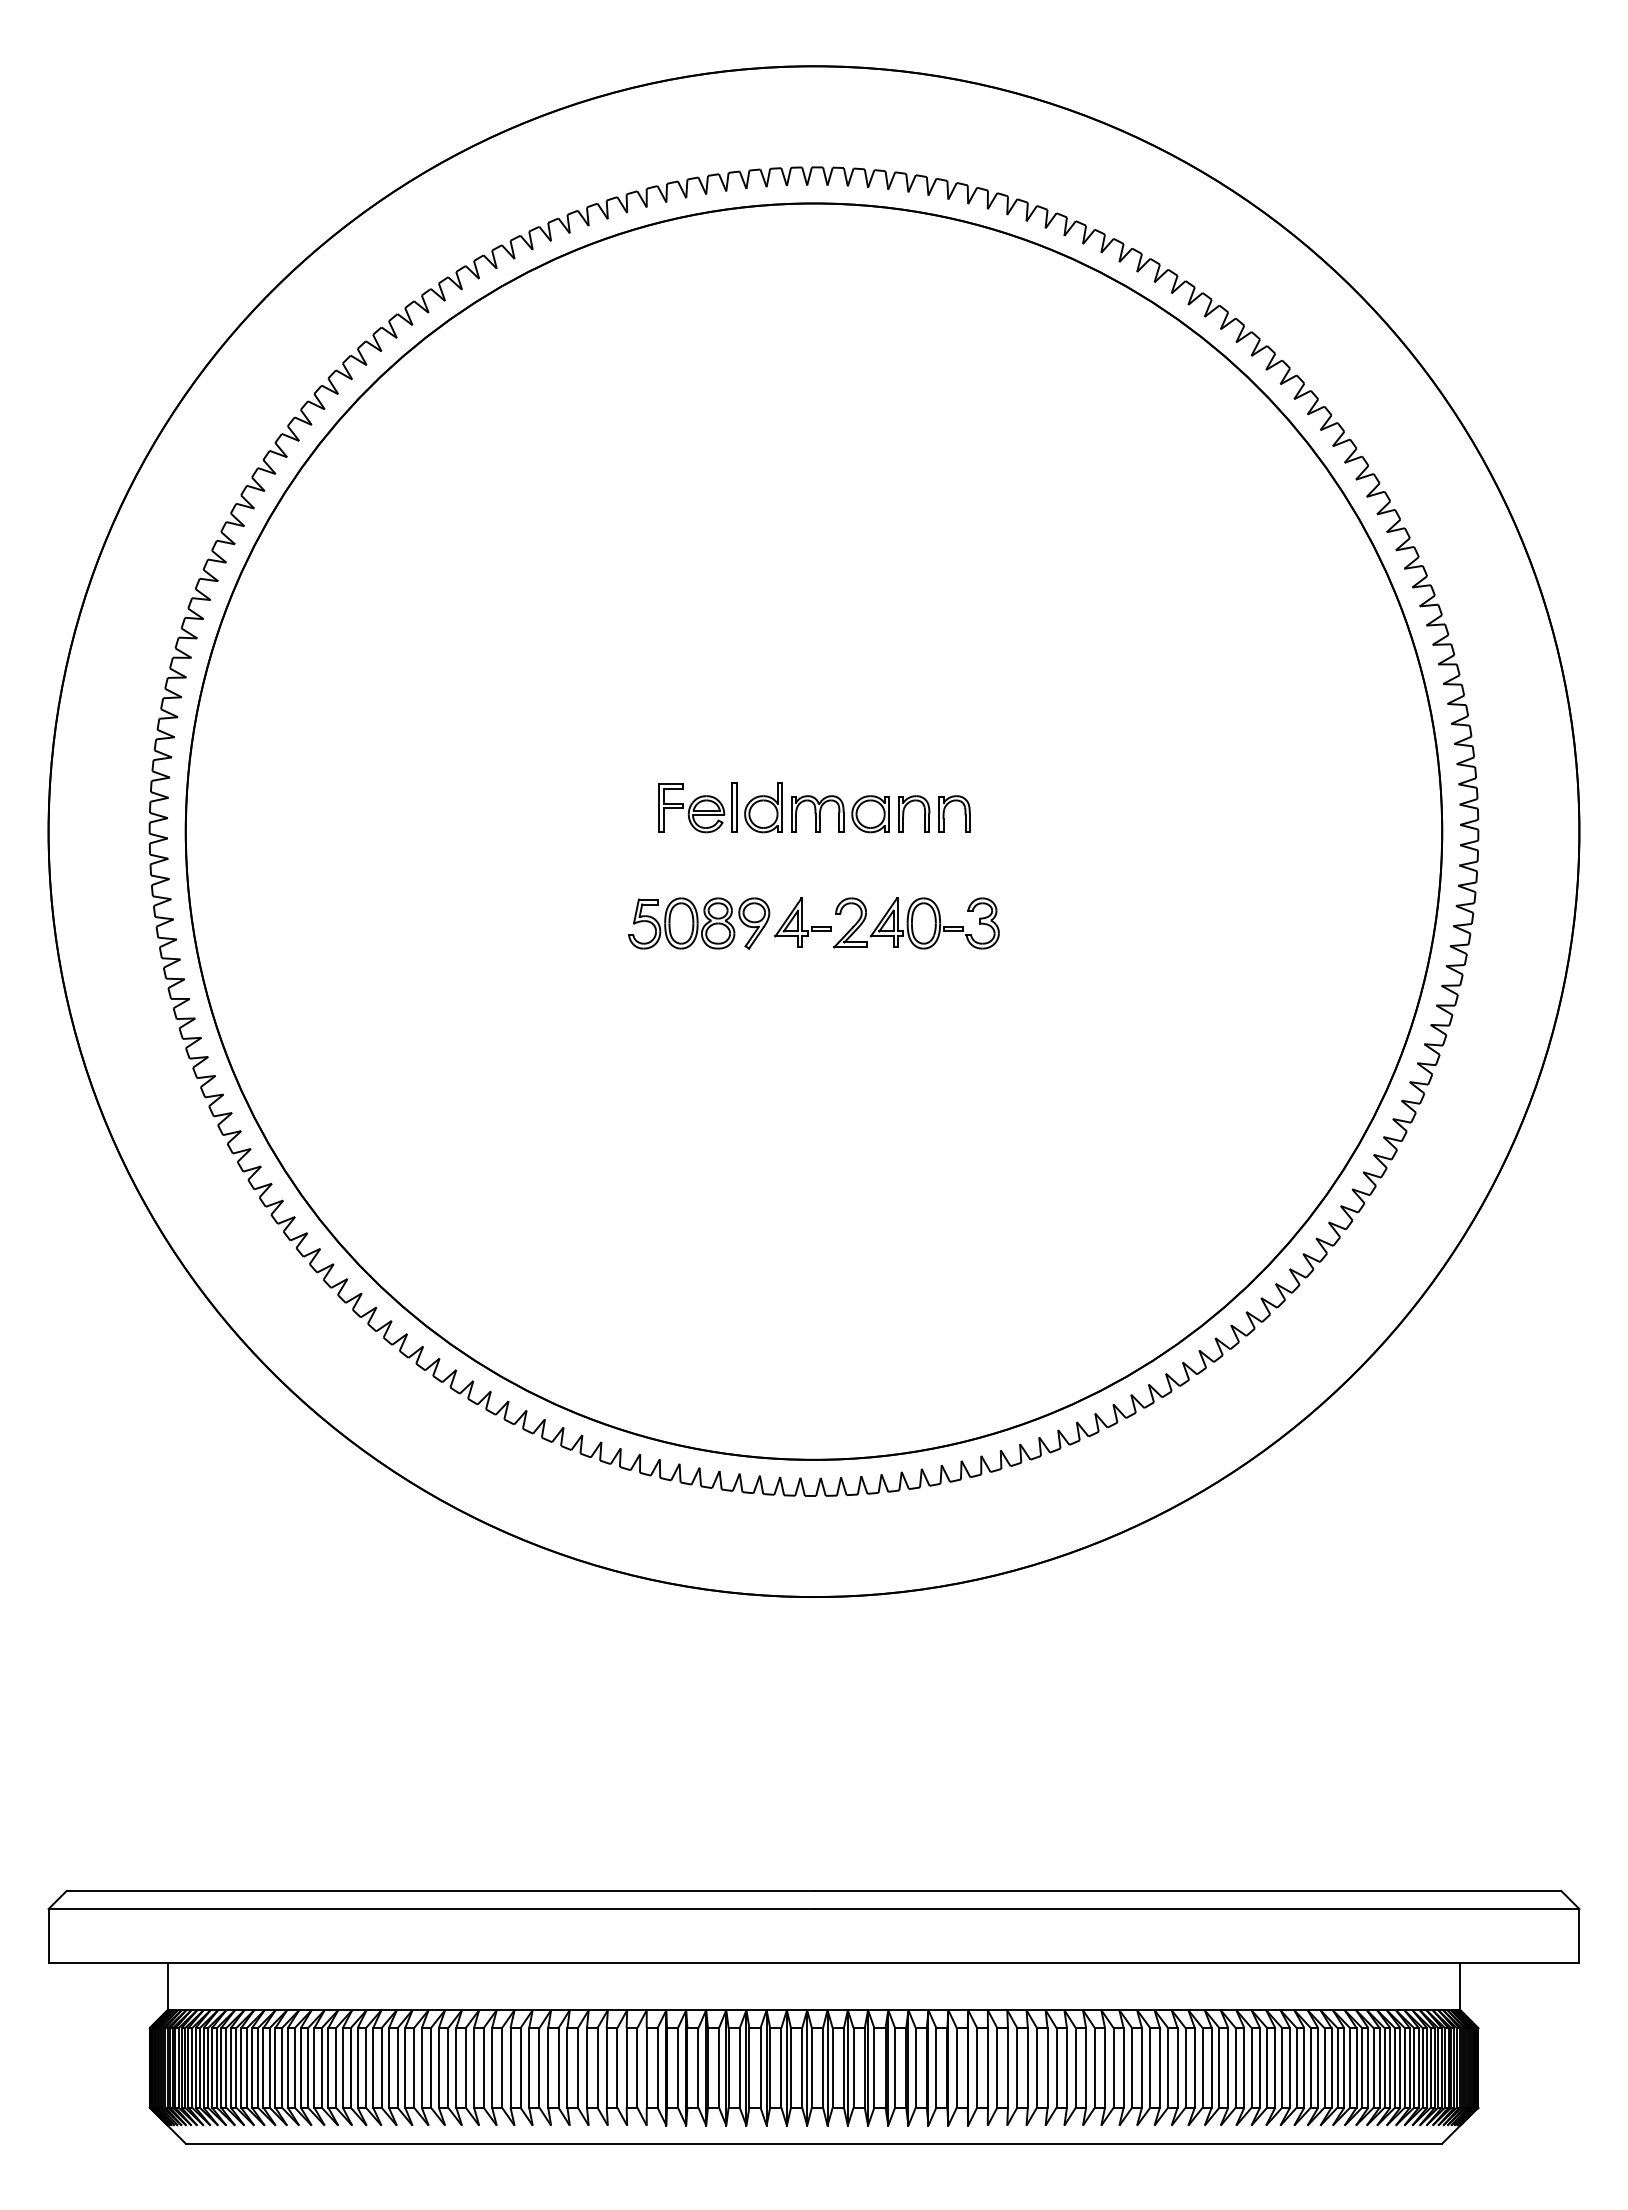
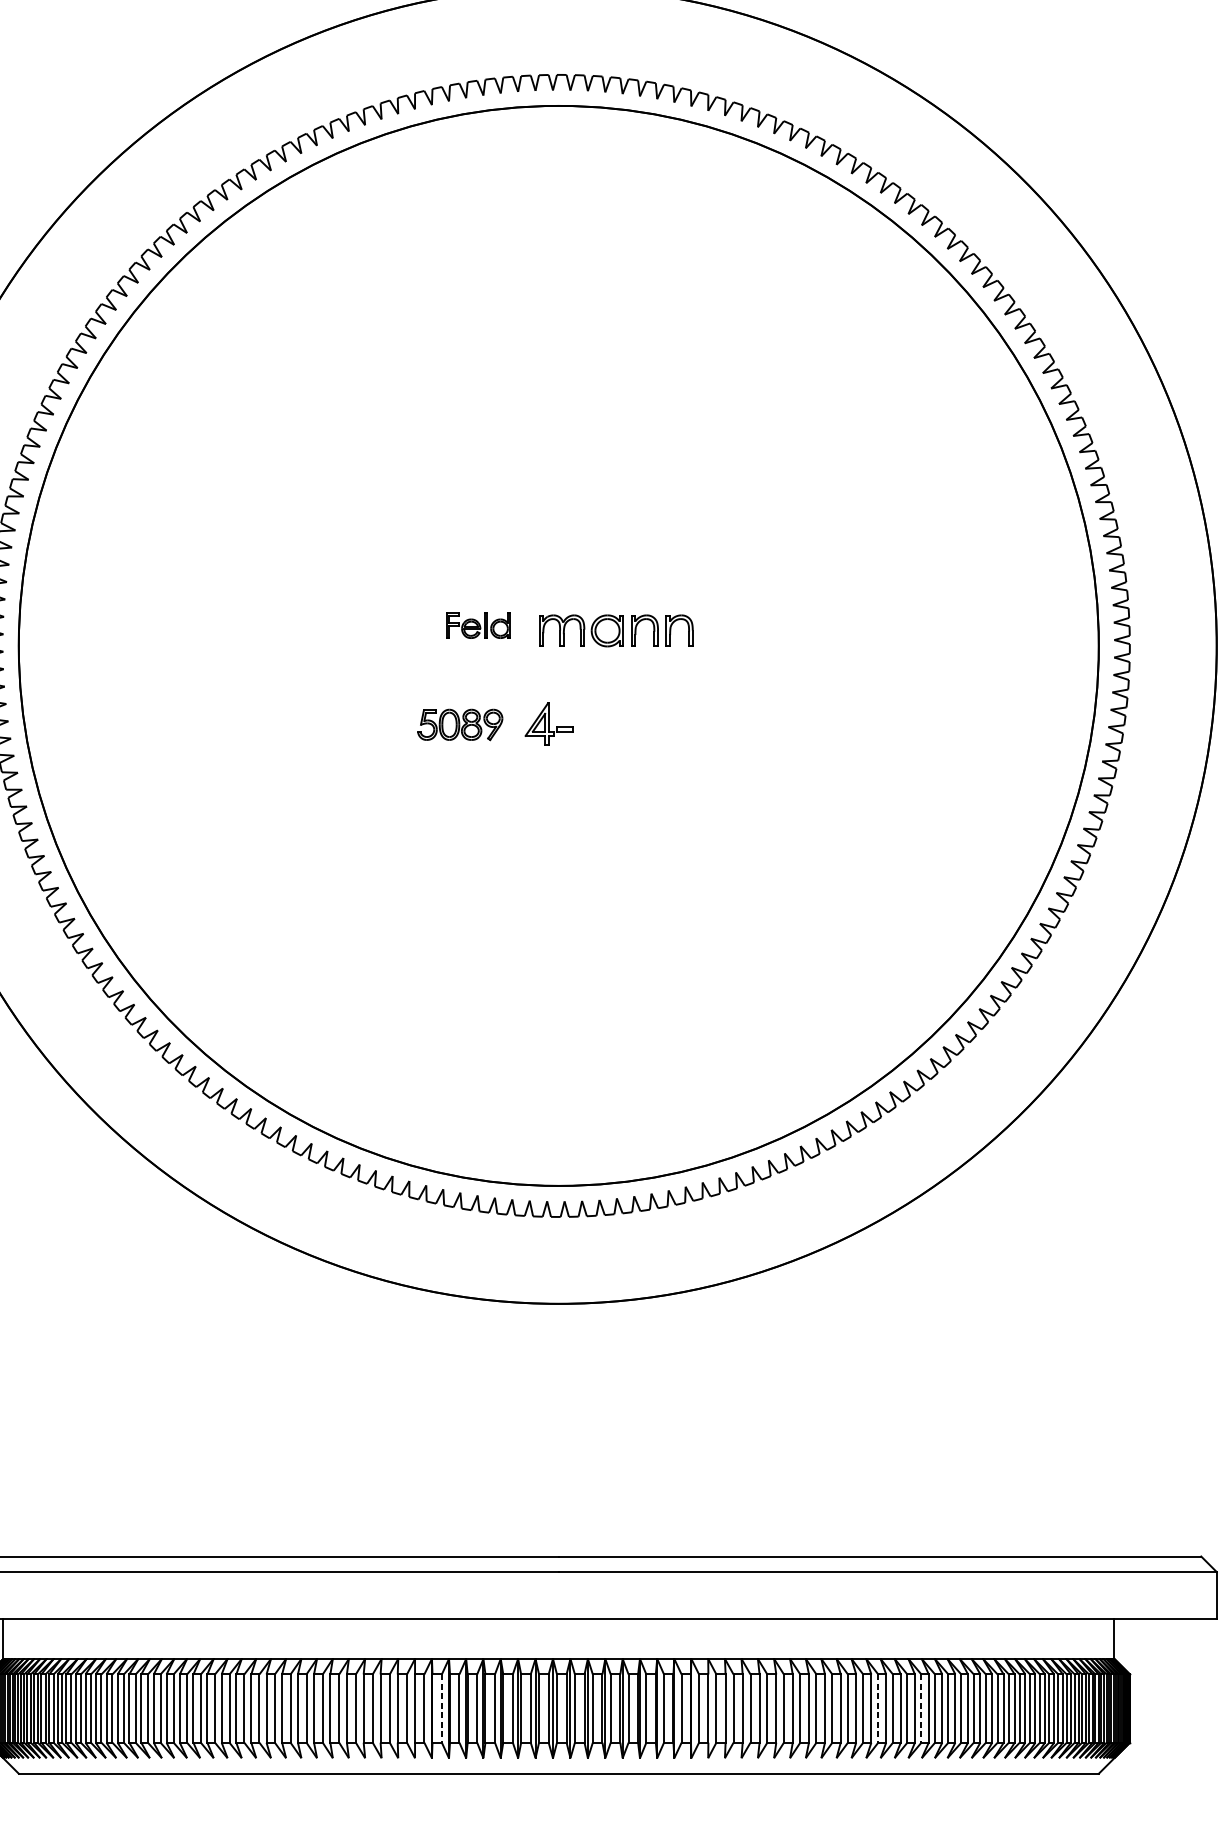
part: (720, 807) -> (478, 625), size x0.6
part: (699, 923) -> (460, 724), size x0.7
part: (916, 923) -> (646, 724), removed
line: (677, 2067) -> (441, 1708), solid -> dashed
line: (1185, 2067) -> (878, 1708), solid -> dashed
line: (1235, 2067) -> (921, 1708), solid -> dashed

